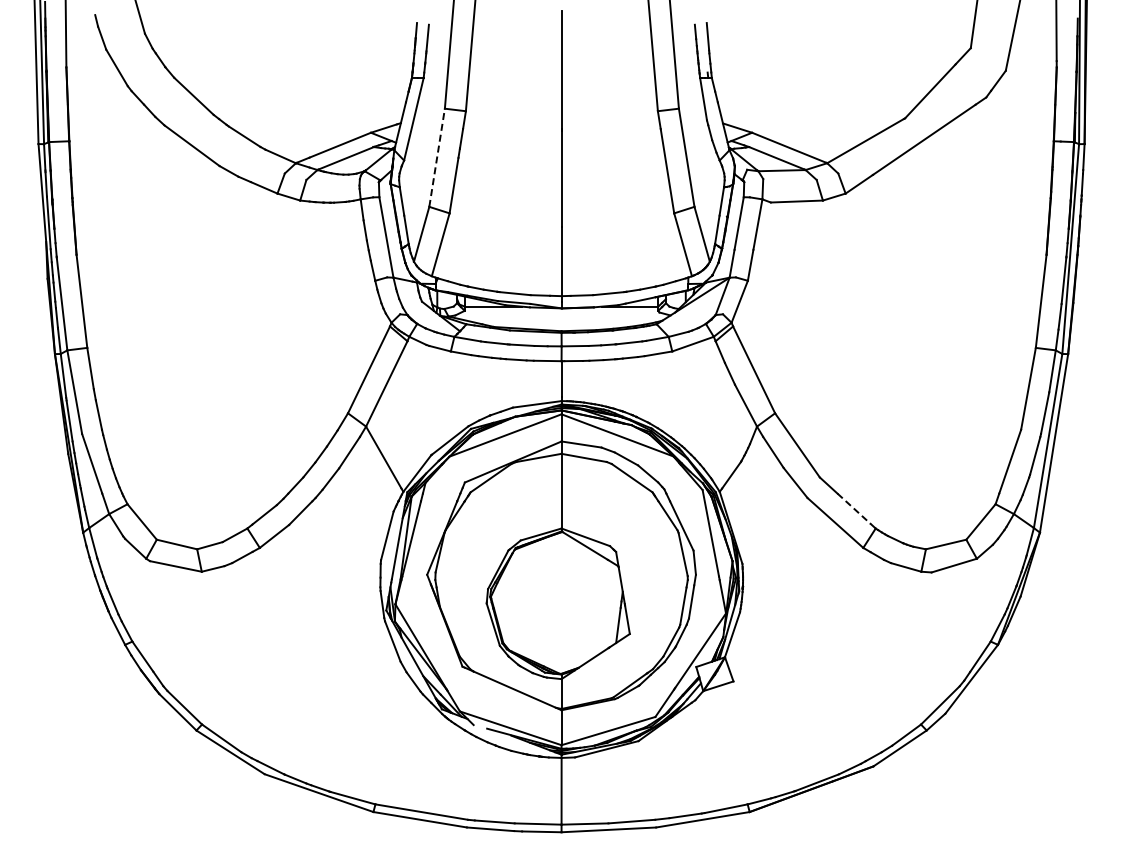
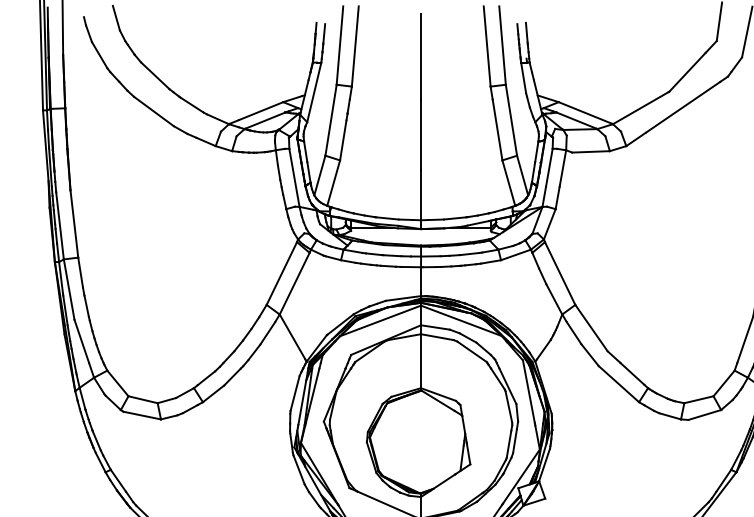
line: (437, 157) -> (331, 120), dashed -> solid
line: (854, 509) -> (632, 374), dashed -> solid

